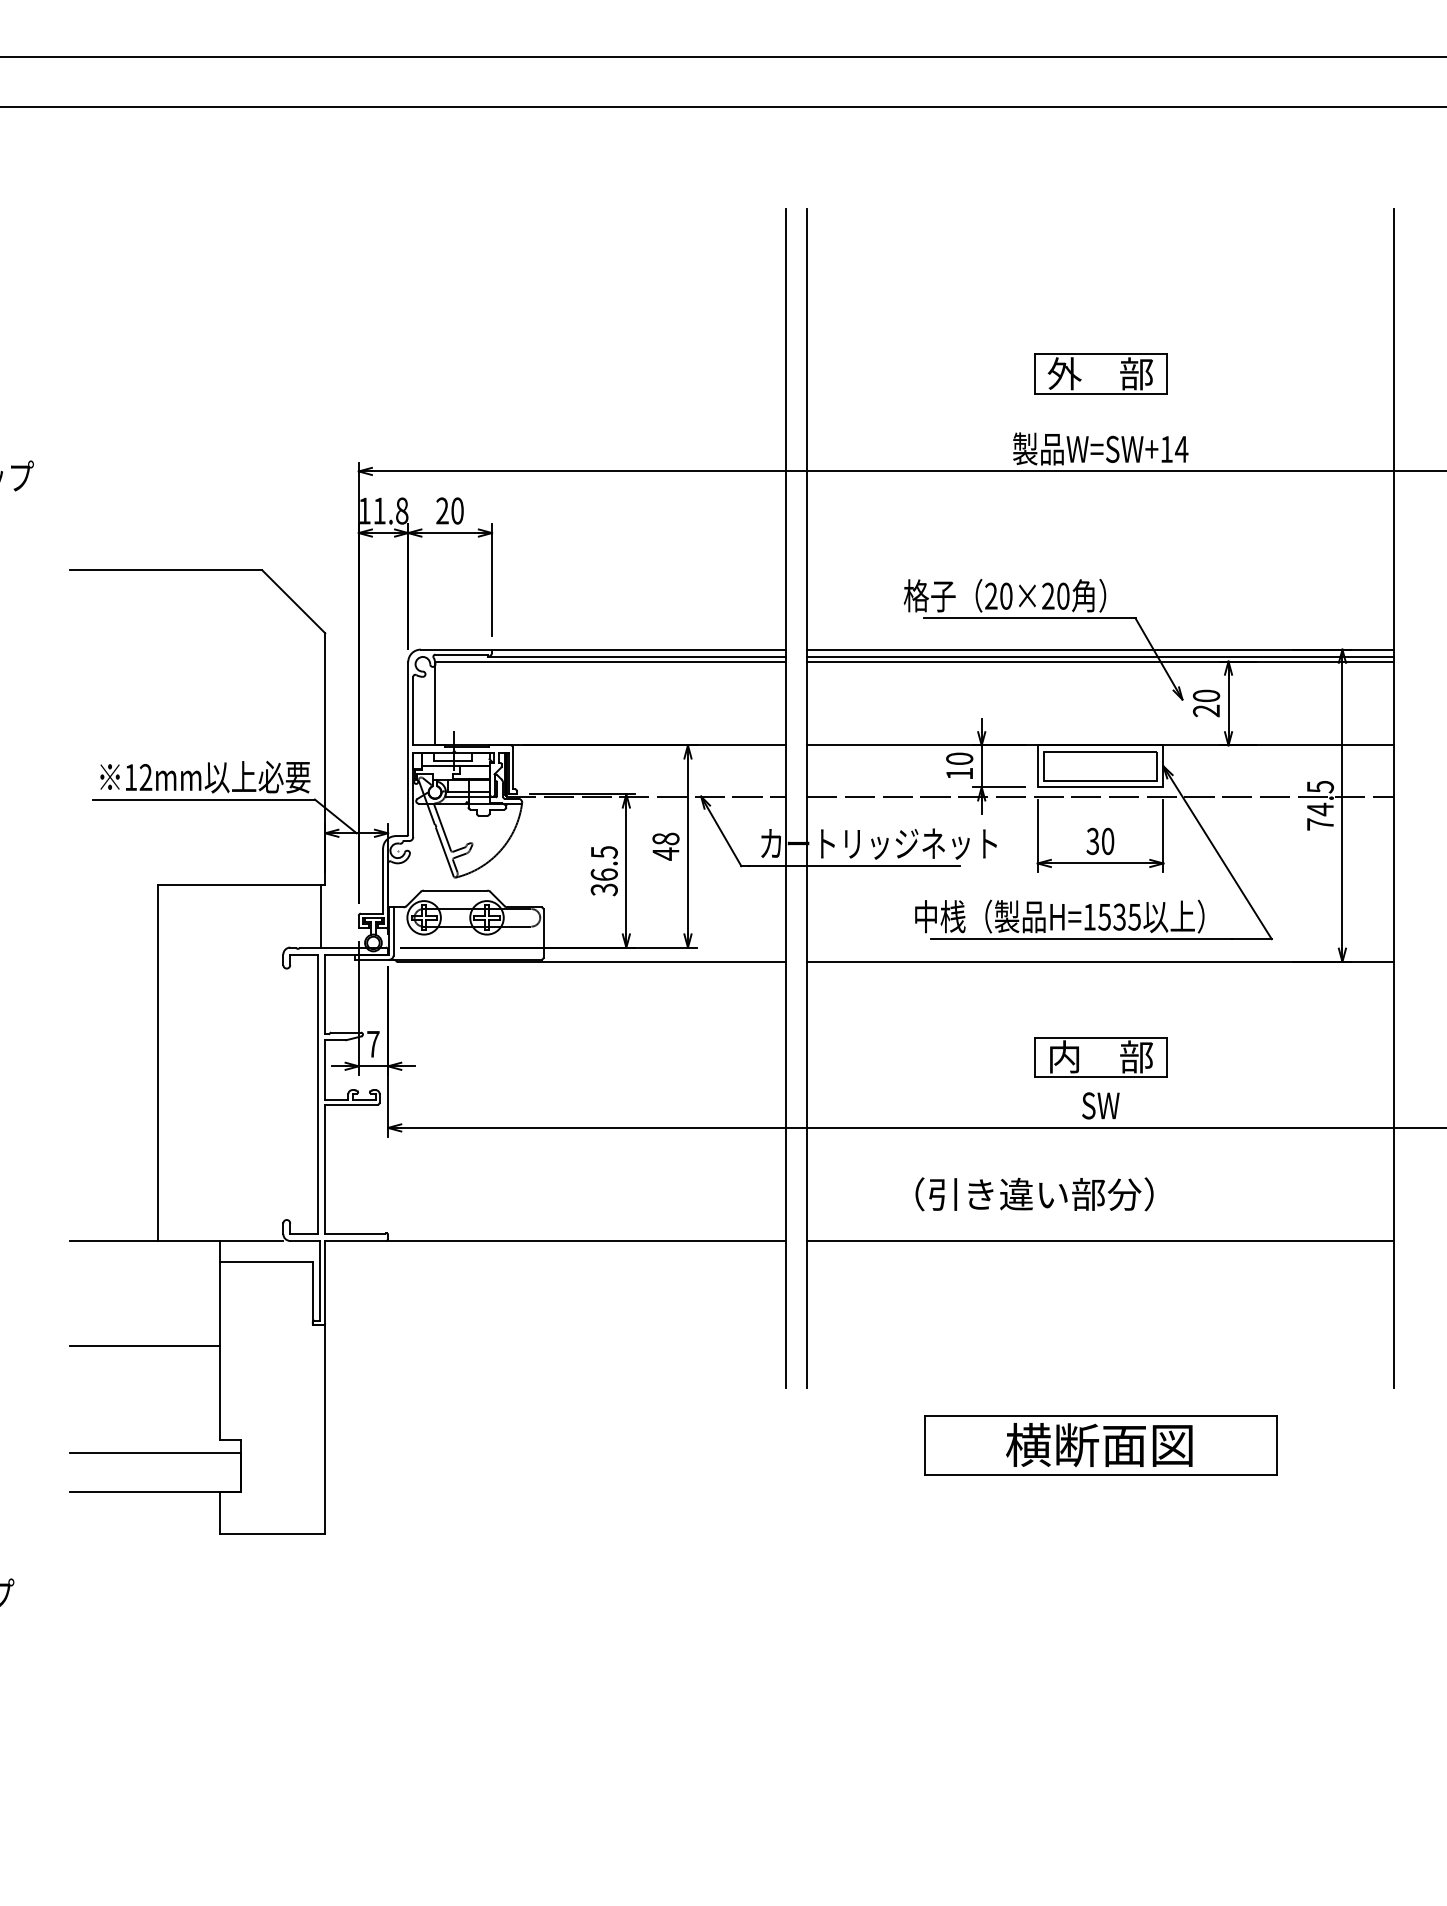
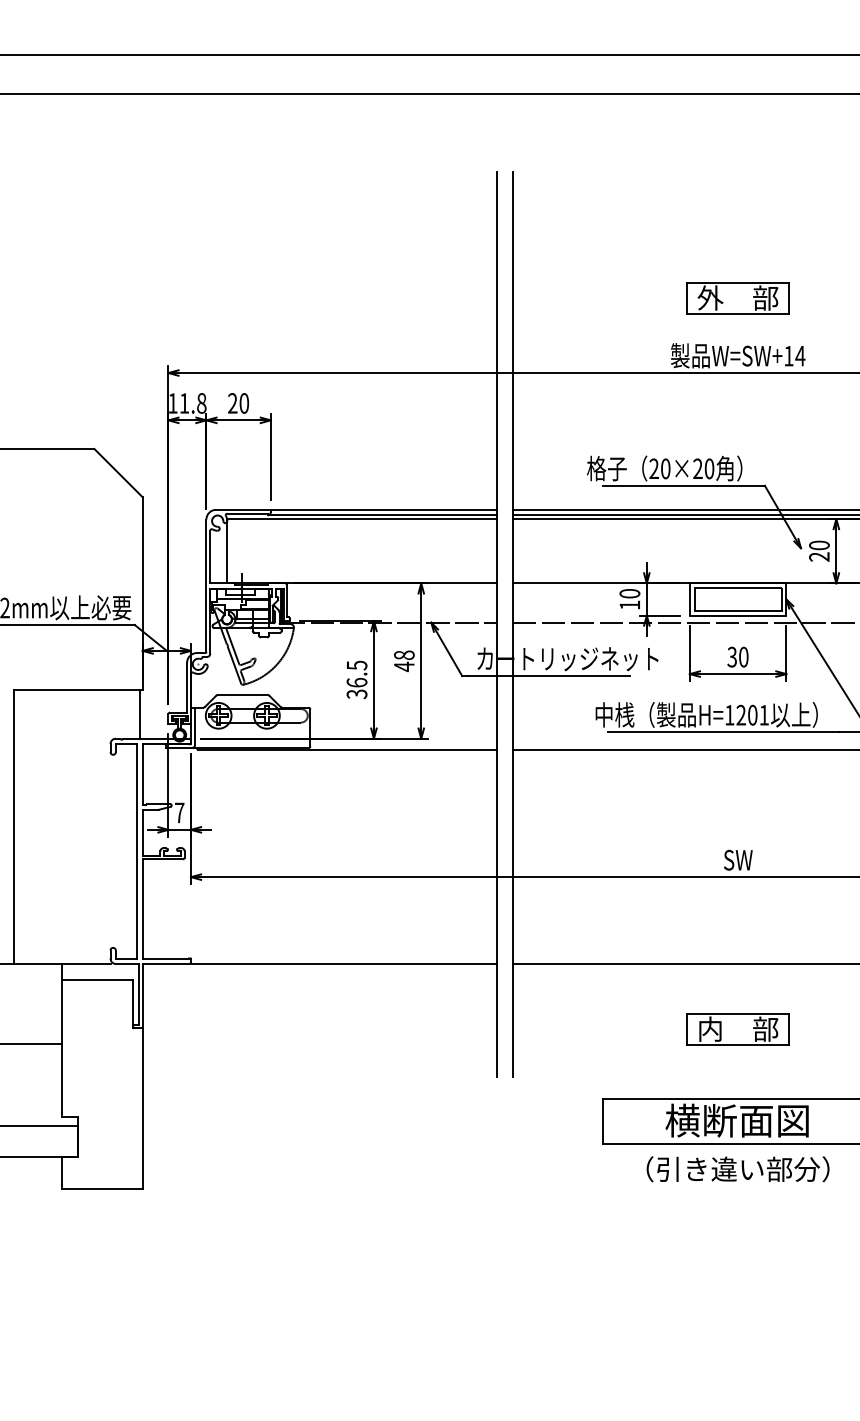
text: (1119, 916) -> (752, 714), H=1535 -> H=1201
part: (1100, 1057) -> (738, 1029), moved
text: (1034, 1194) -> (738, 1169), moved

